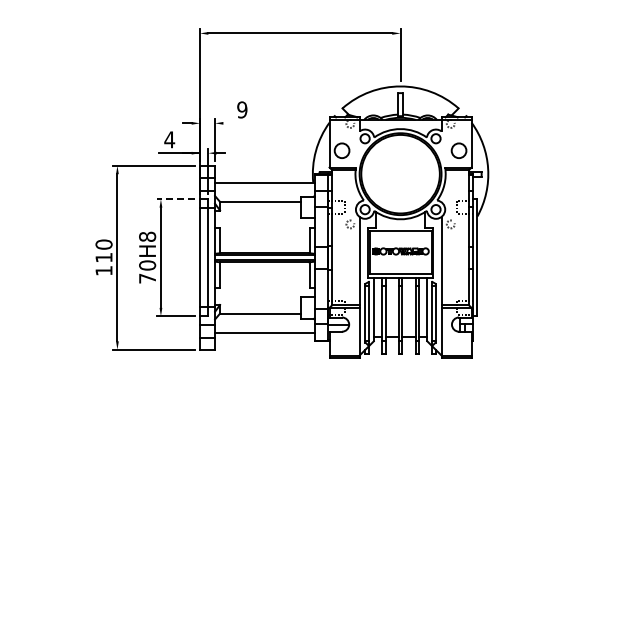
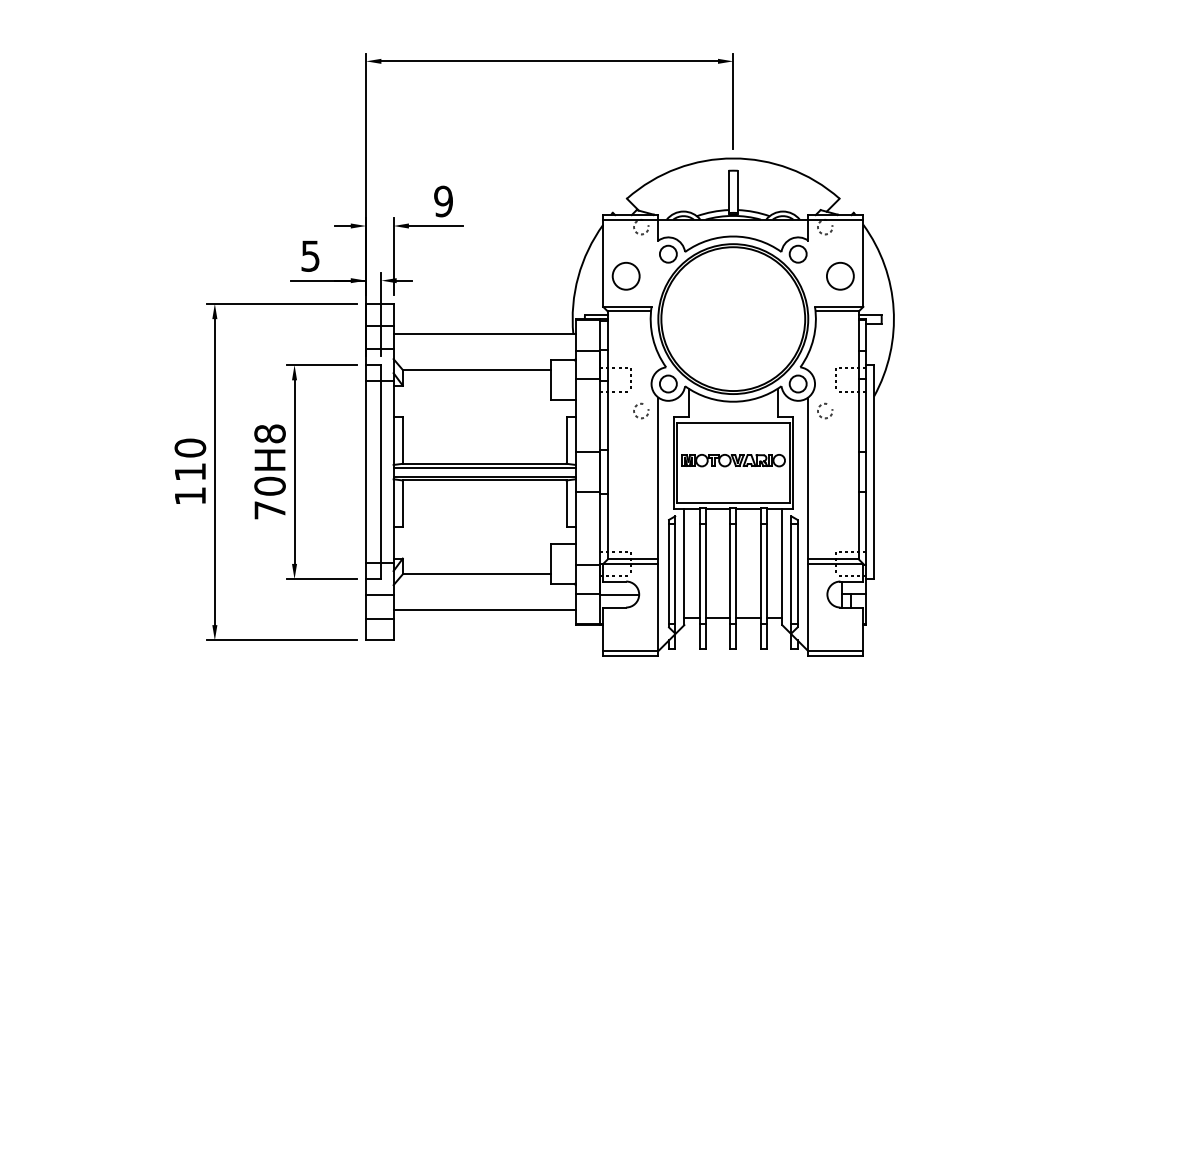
line: (238, 123) -> (436, 226), added
text: (169, 139) -> (310, 255), 4 -> 5
line: (175, 199) -> (321, 365), dashed -> solid

